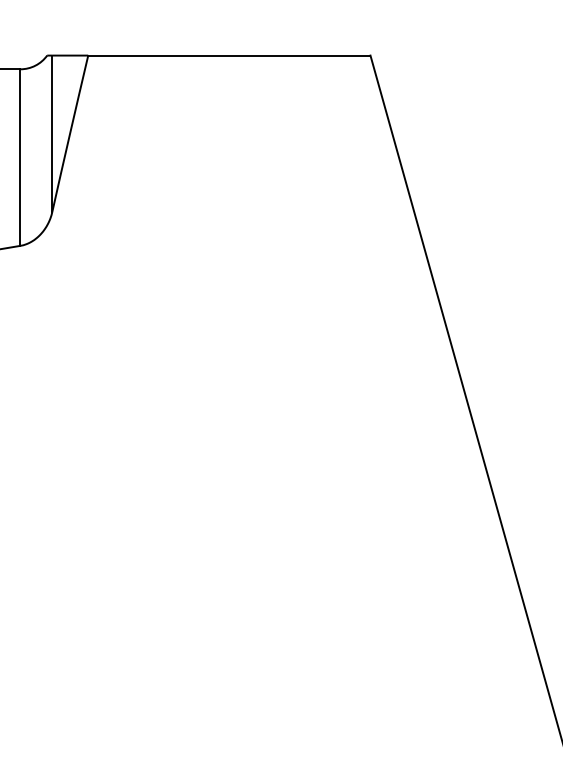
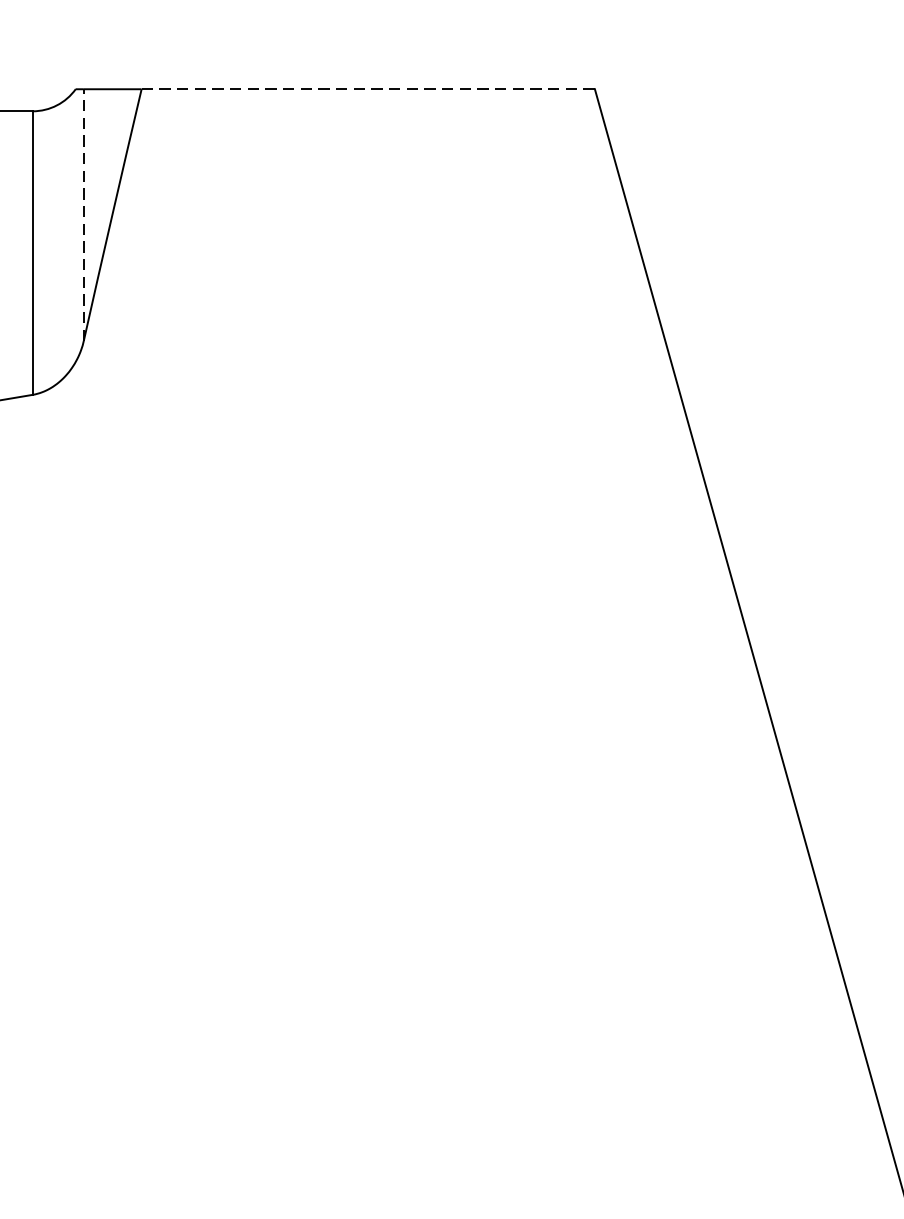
line: (229, 55) -> (368, 89), solid -> dashed
line: (52, 133) -> (84, 214), solid -> dashed

